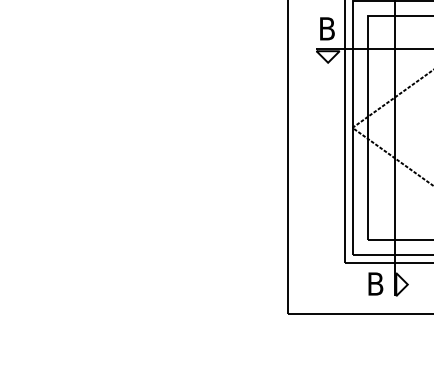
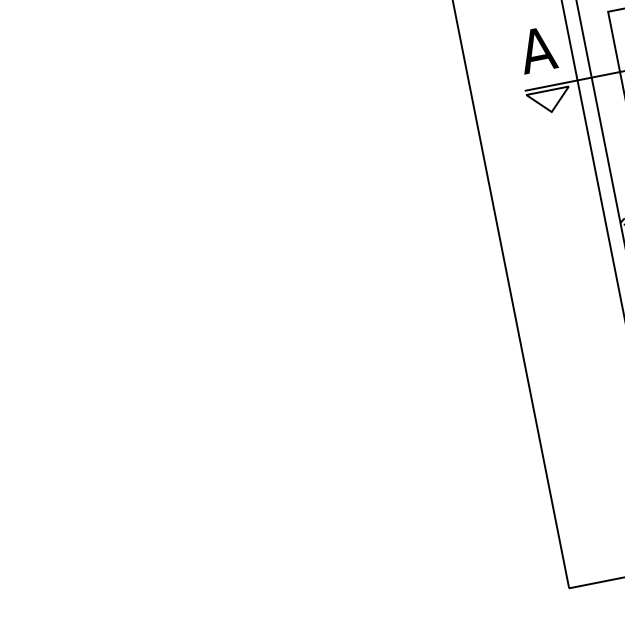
text: (326, 28) -> (536, 49), B -> A

